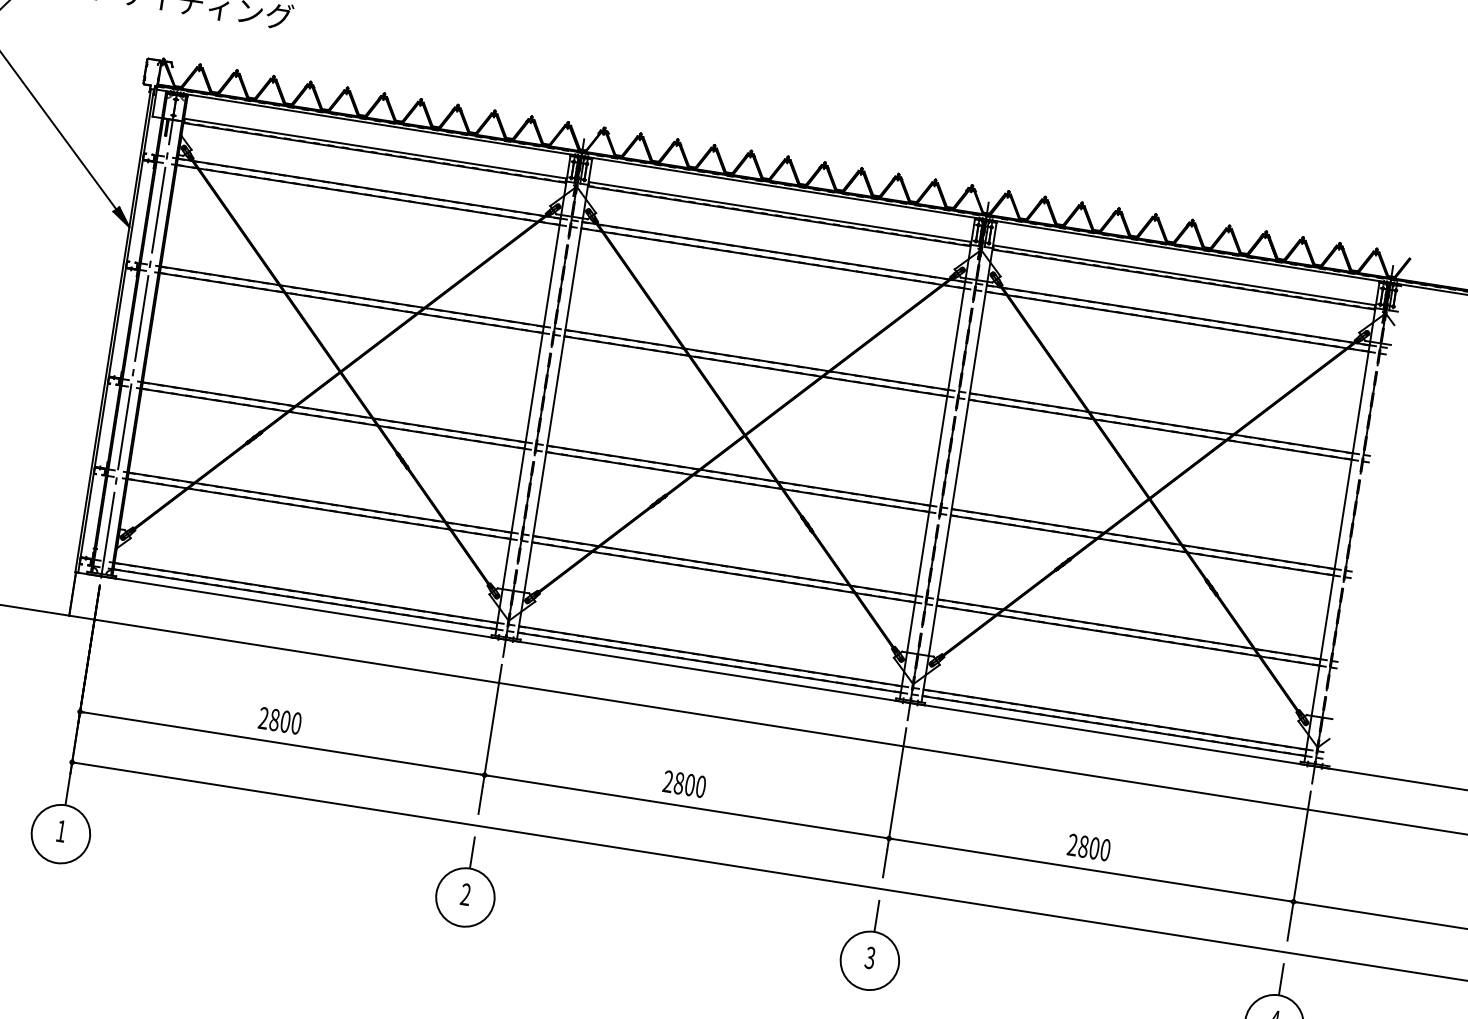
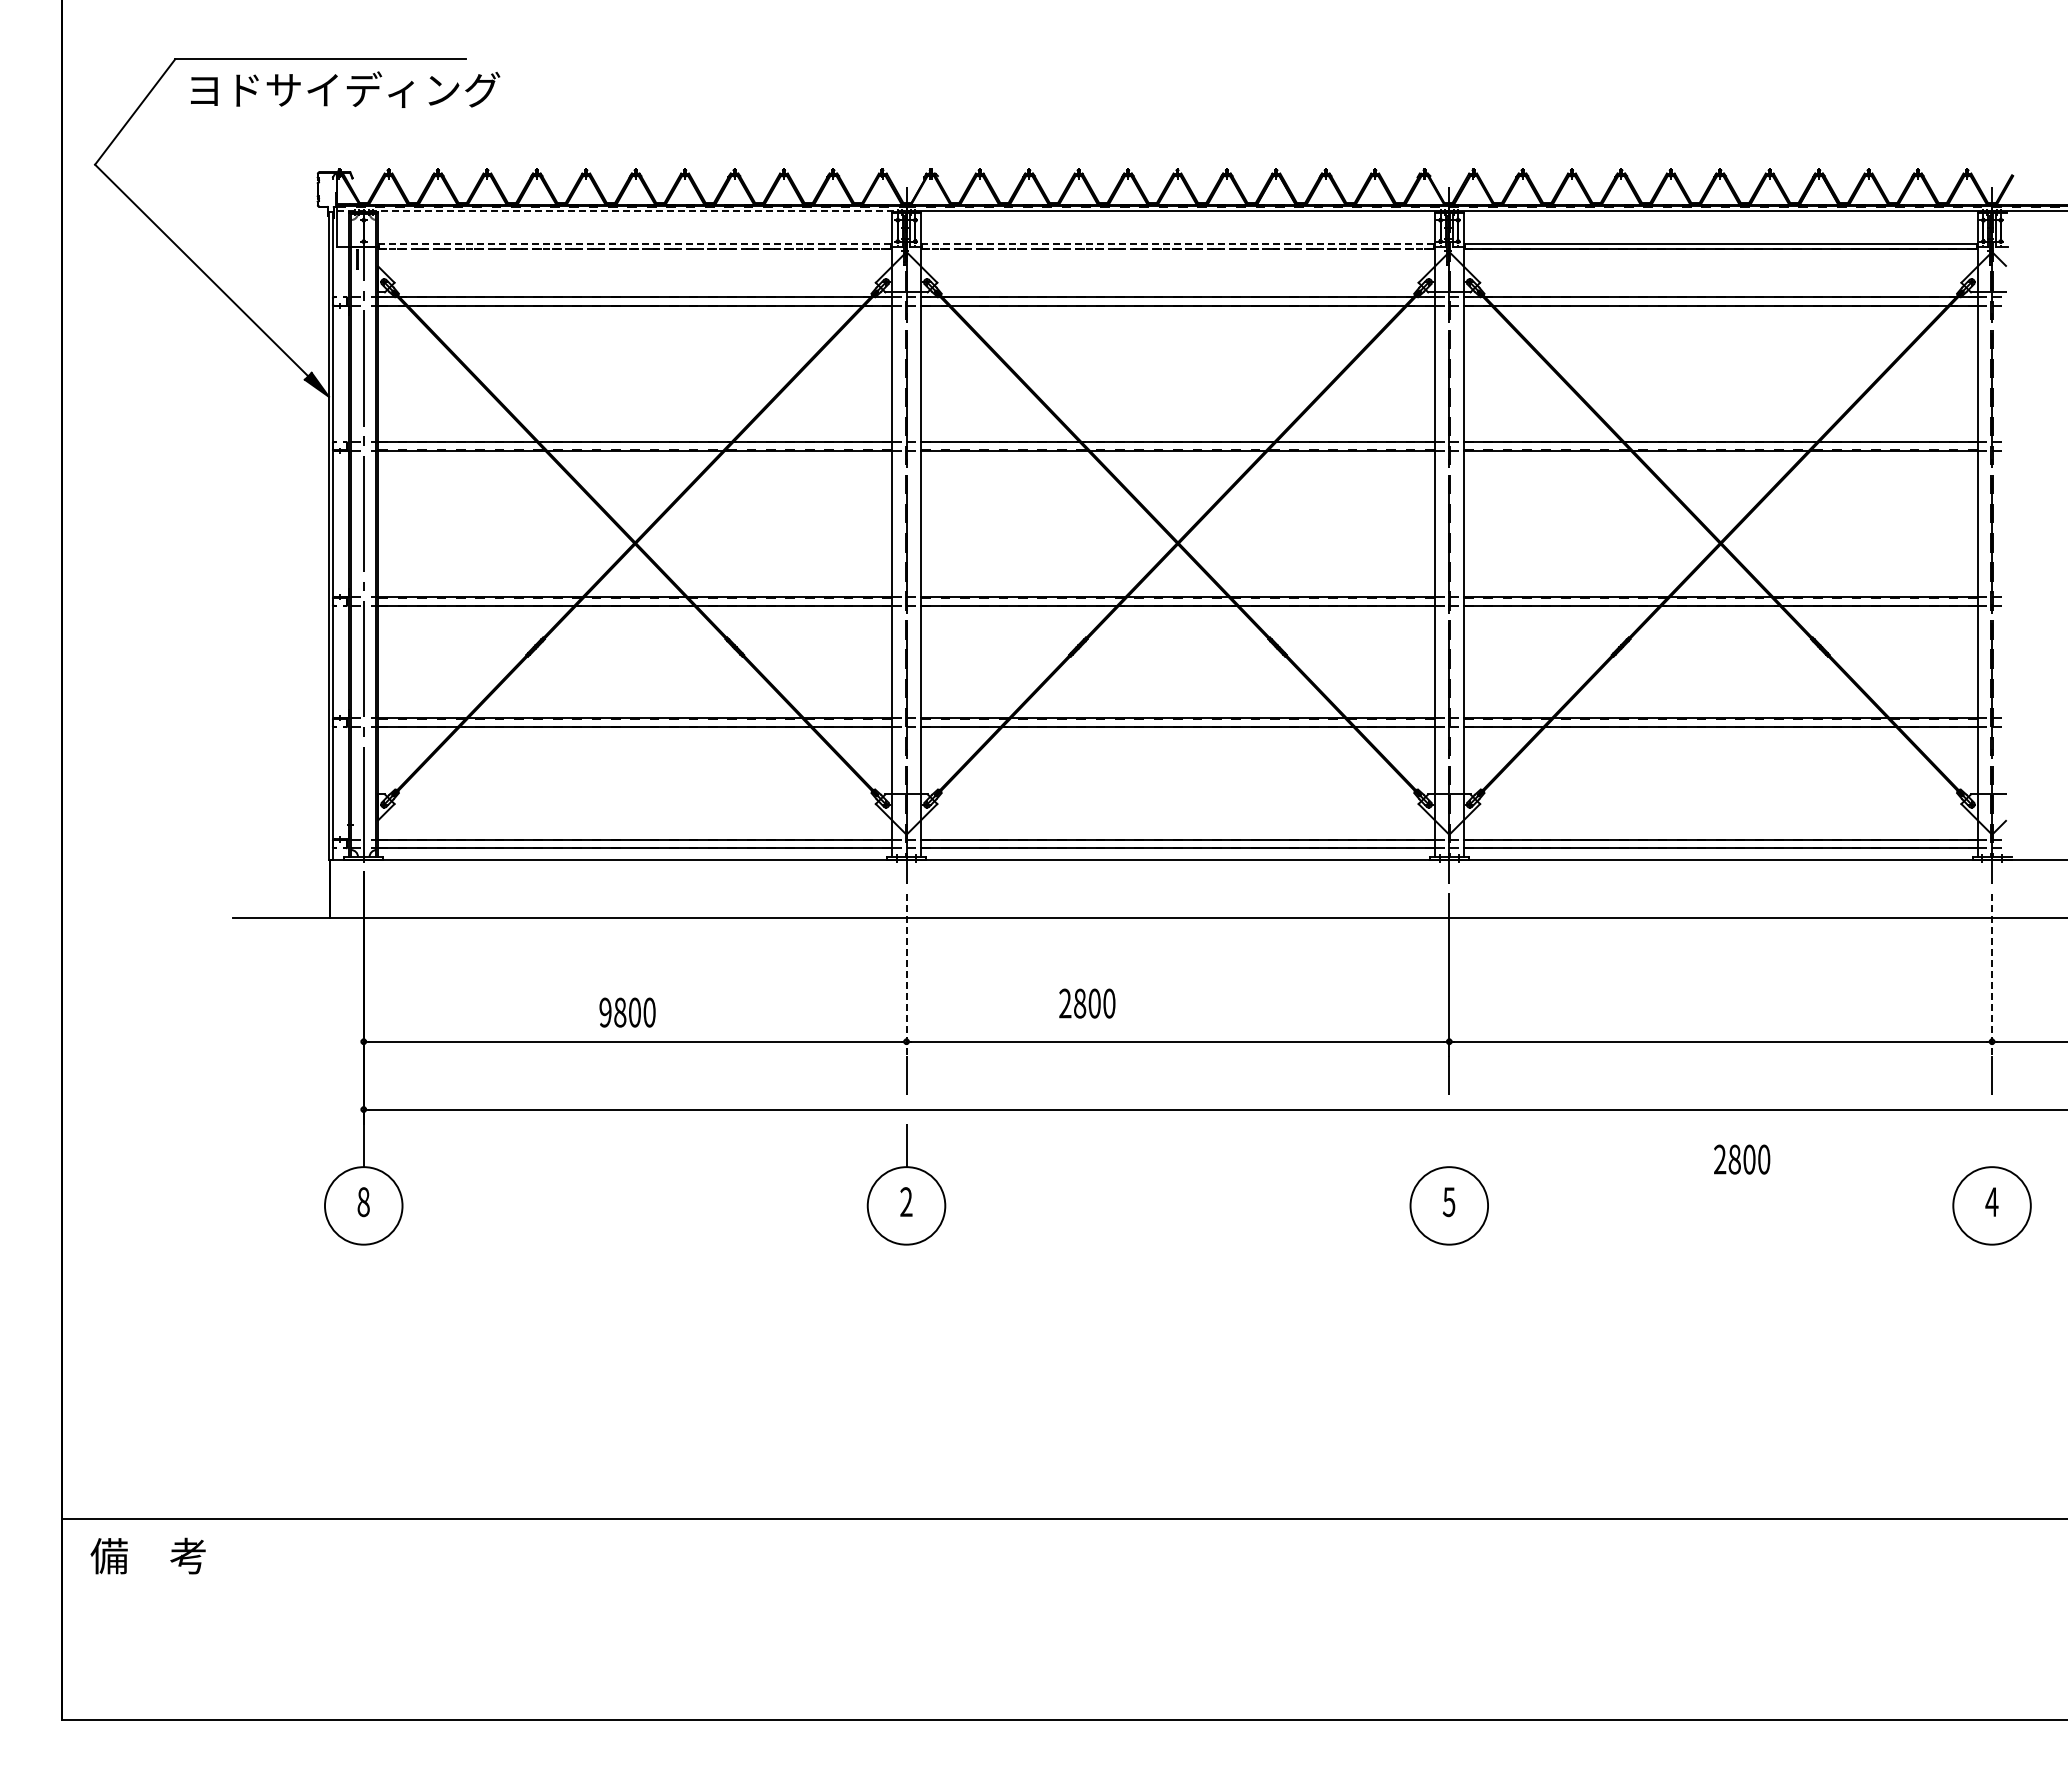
line: (369, 123) -> (621, 211), solid -> dashed
line: (375, 148) -> (635, 243), solid -> dashed
line: (375, 153) -> (635, 249), solid -> dashed
line: (779, 211) -> (1177, 243), solid -> dashed
line: (778, 216) -> (1177, 249), solid -> dashed
text: (263, 718) -> (605, 1012), 2800 -> 9800
line: (492, 725) -> (906, 975), solid -> dashed
text: (684, 784) -> (1087, 1003), moved
text: (61, 831) -> (363, 1202), 1 -> 8
text: (1089, 847) -> (1742, 1159), moved
line: (1301, 852) -> (1992, 975), solid -> dashed
line: (877, 915) -> (1449, 1145), removed
text: (870, 957) -> (1449, 1201), 3 -> 5
line: (1281, 979) -> (1992, 1145), removed

